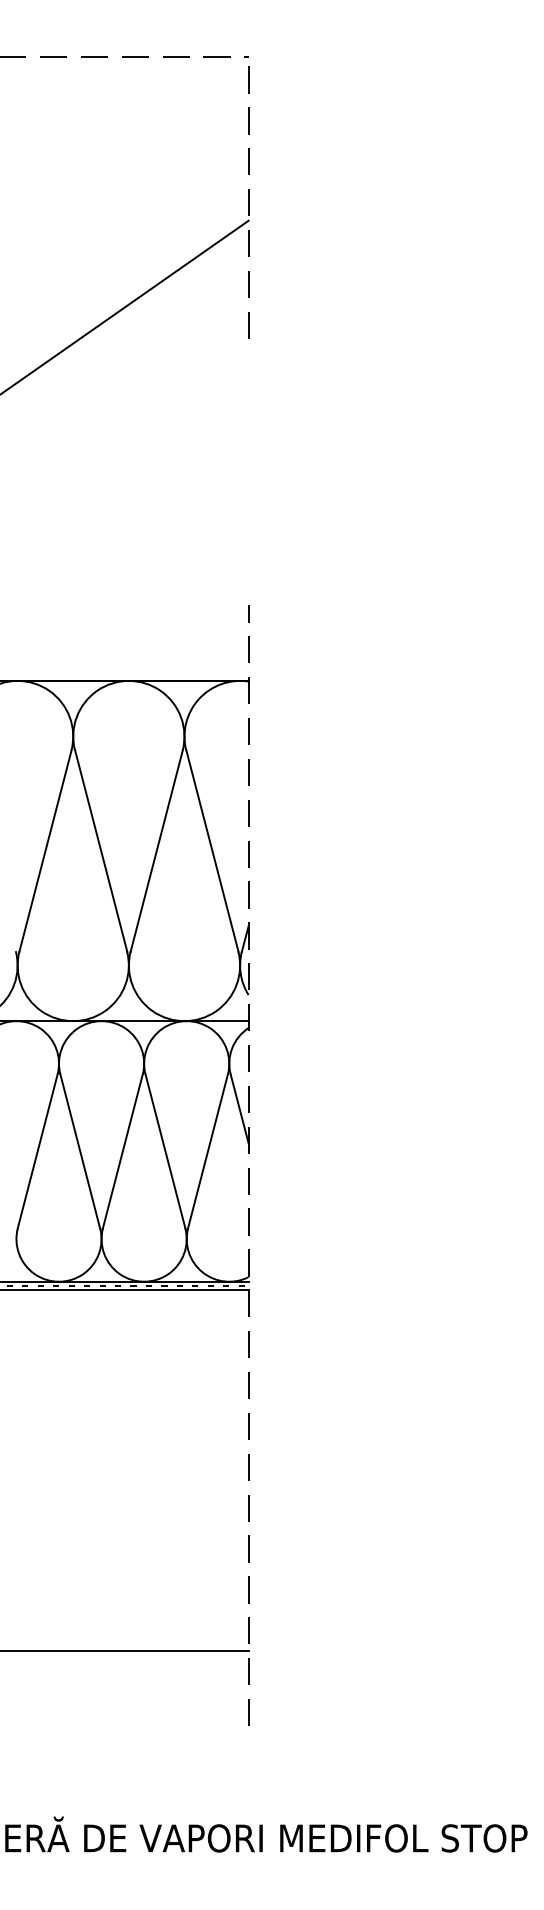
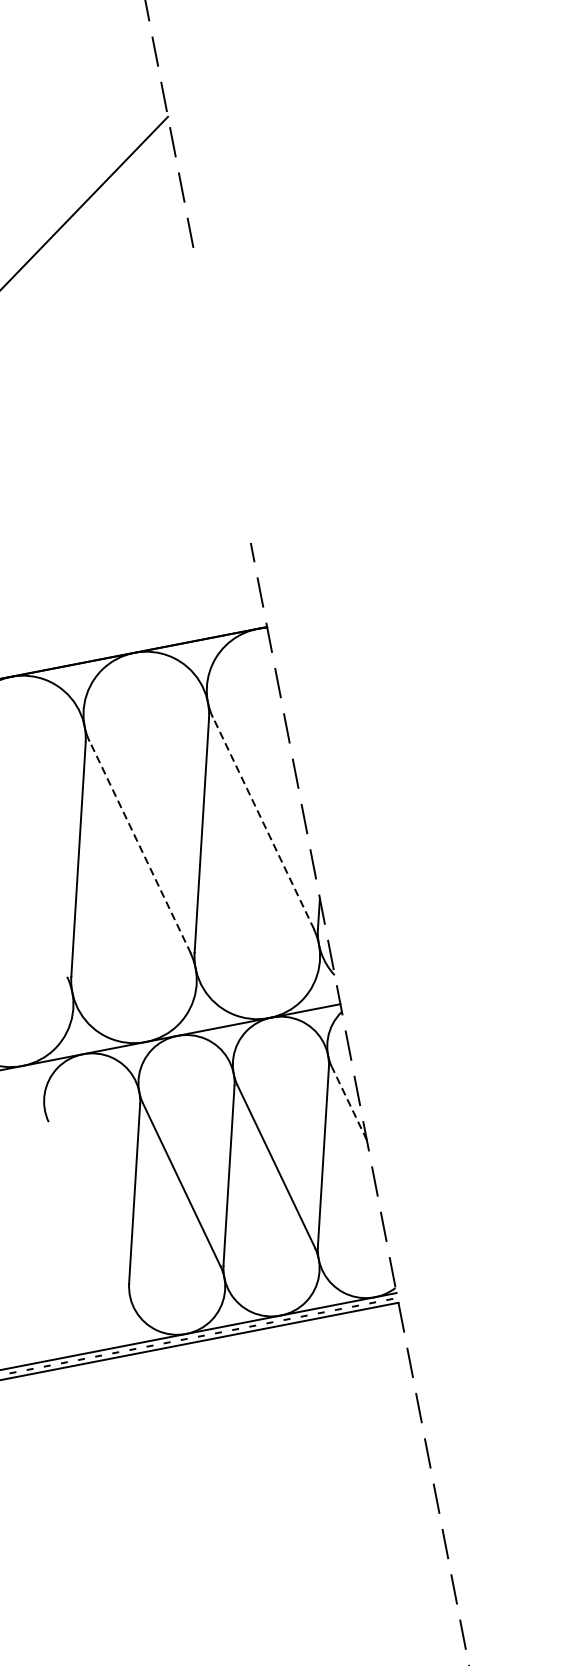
line: (101, 850) -> (140, 846), solid -> dashed
line: (212, 850) -> (263, 822), solid -> dashed
line: (239, 1109) -> (349, 1104), solid -> dashed

